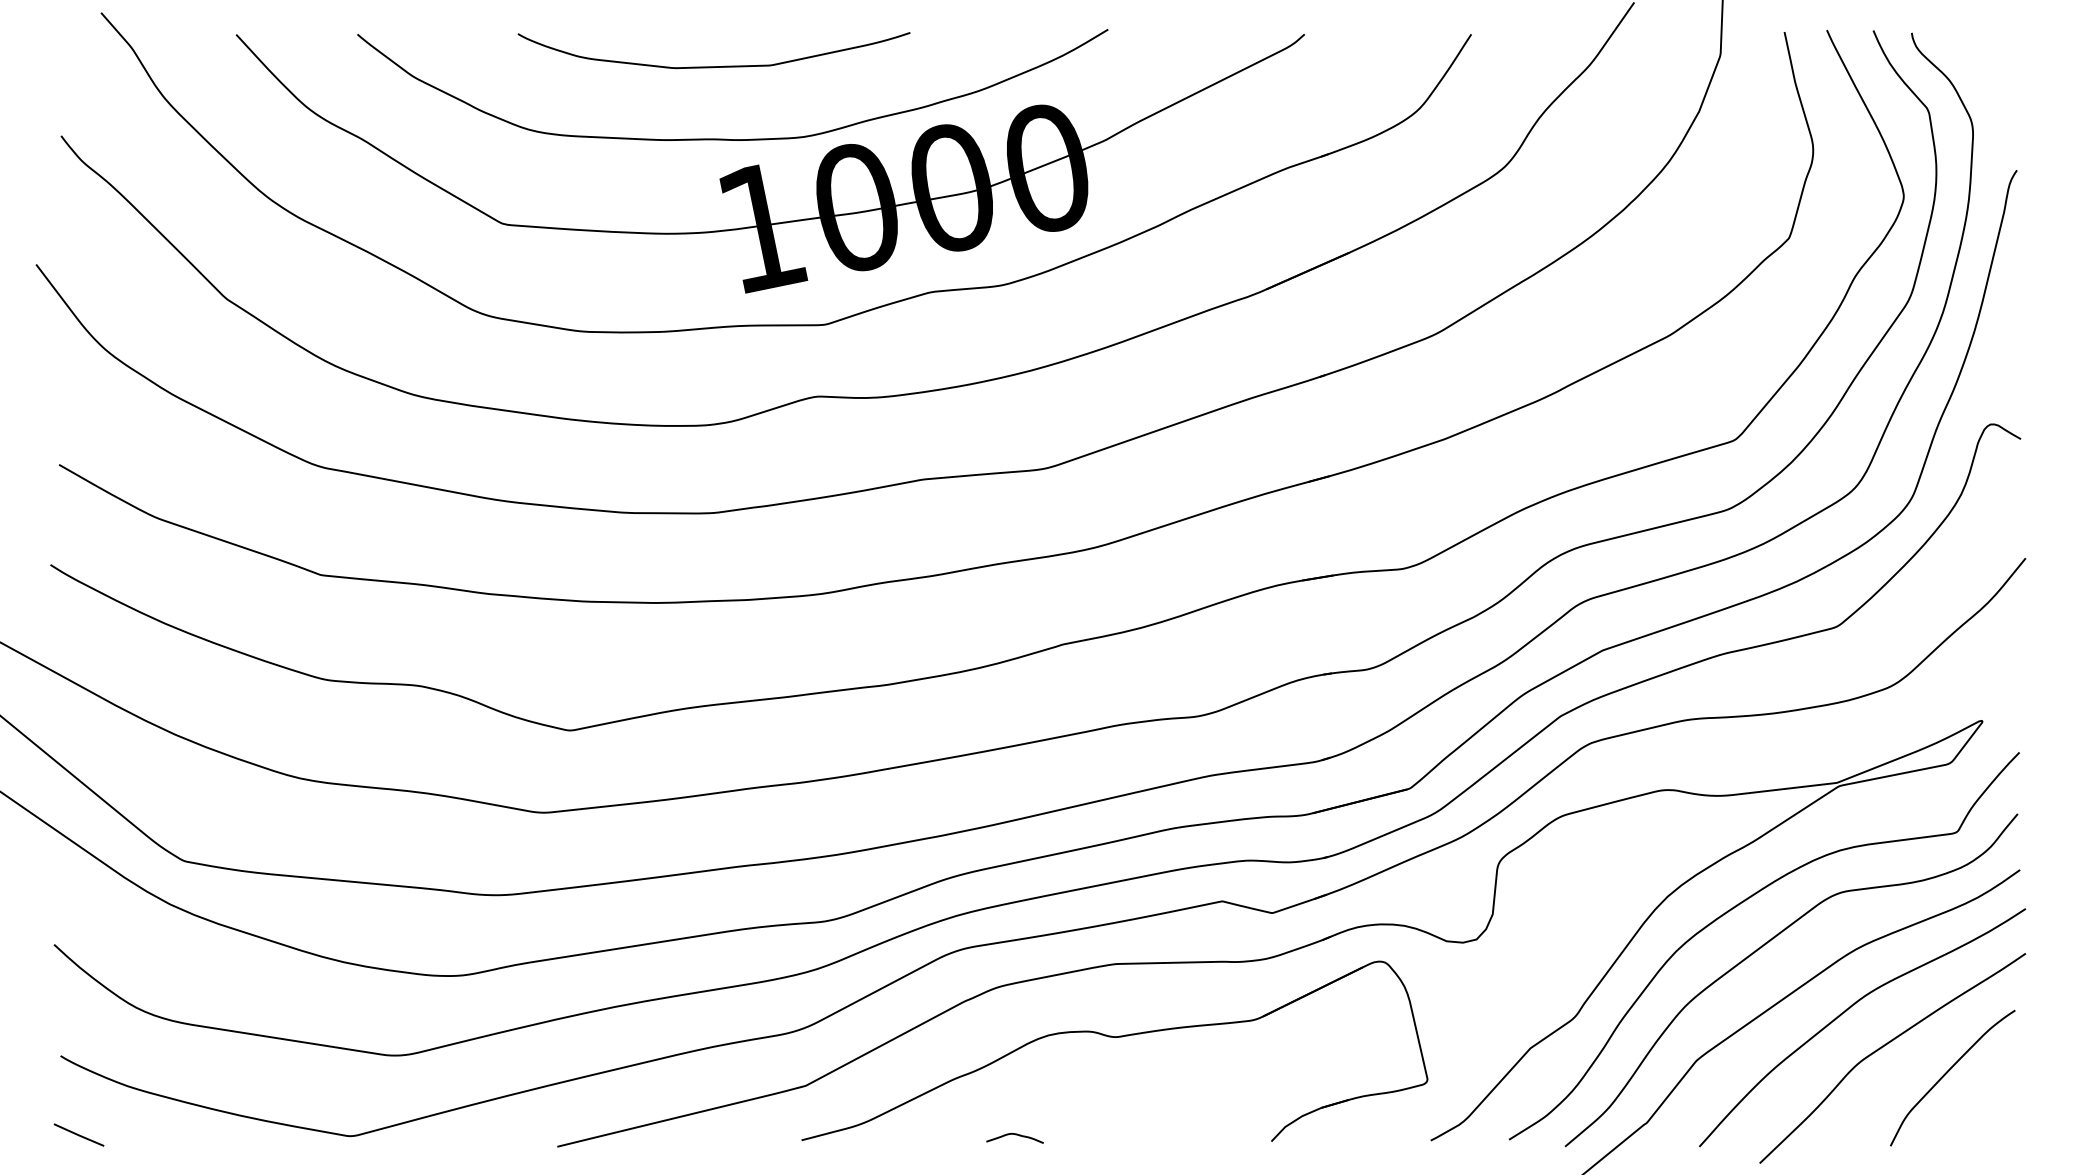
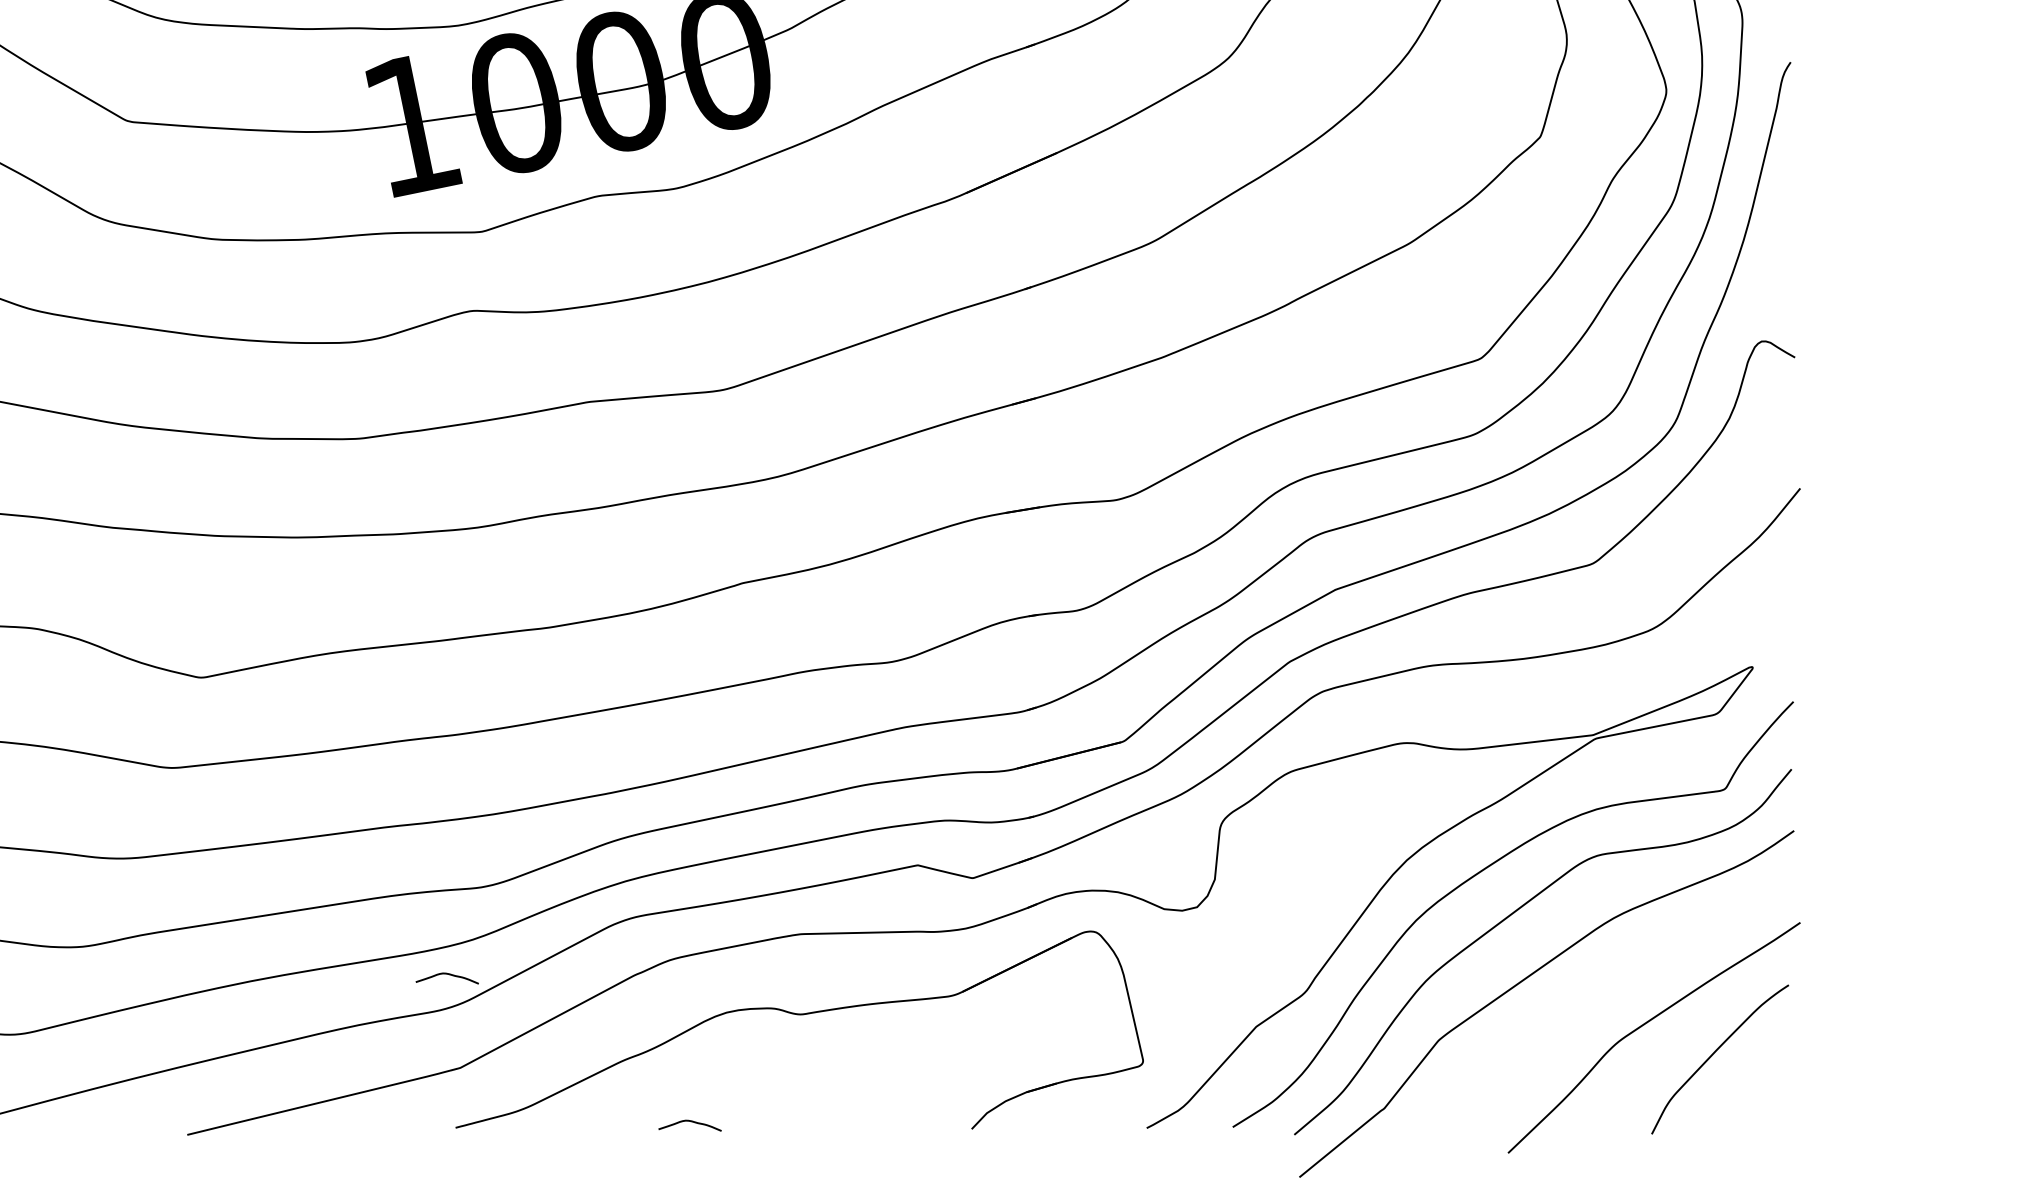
curve: (794, 1001) -> (447, 975), added
curve: (1850, 1008) -> (1607, 983), removed

